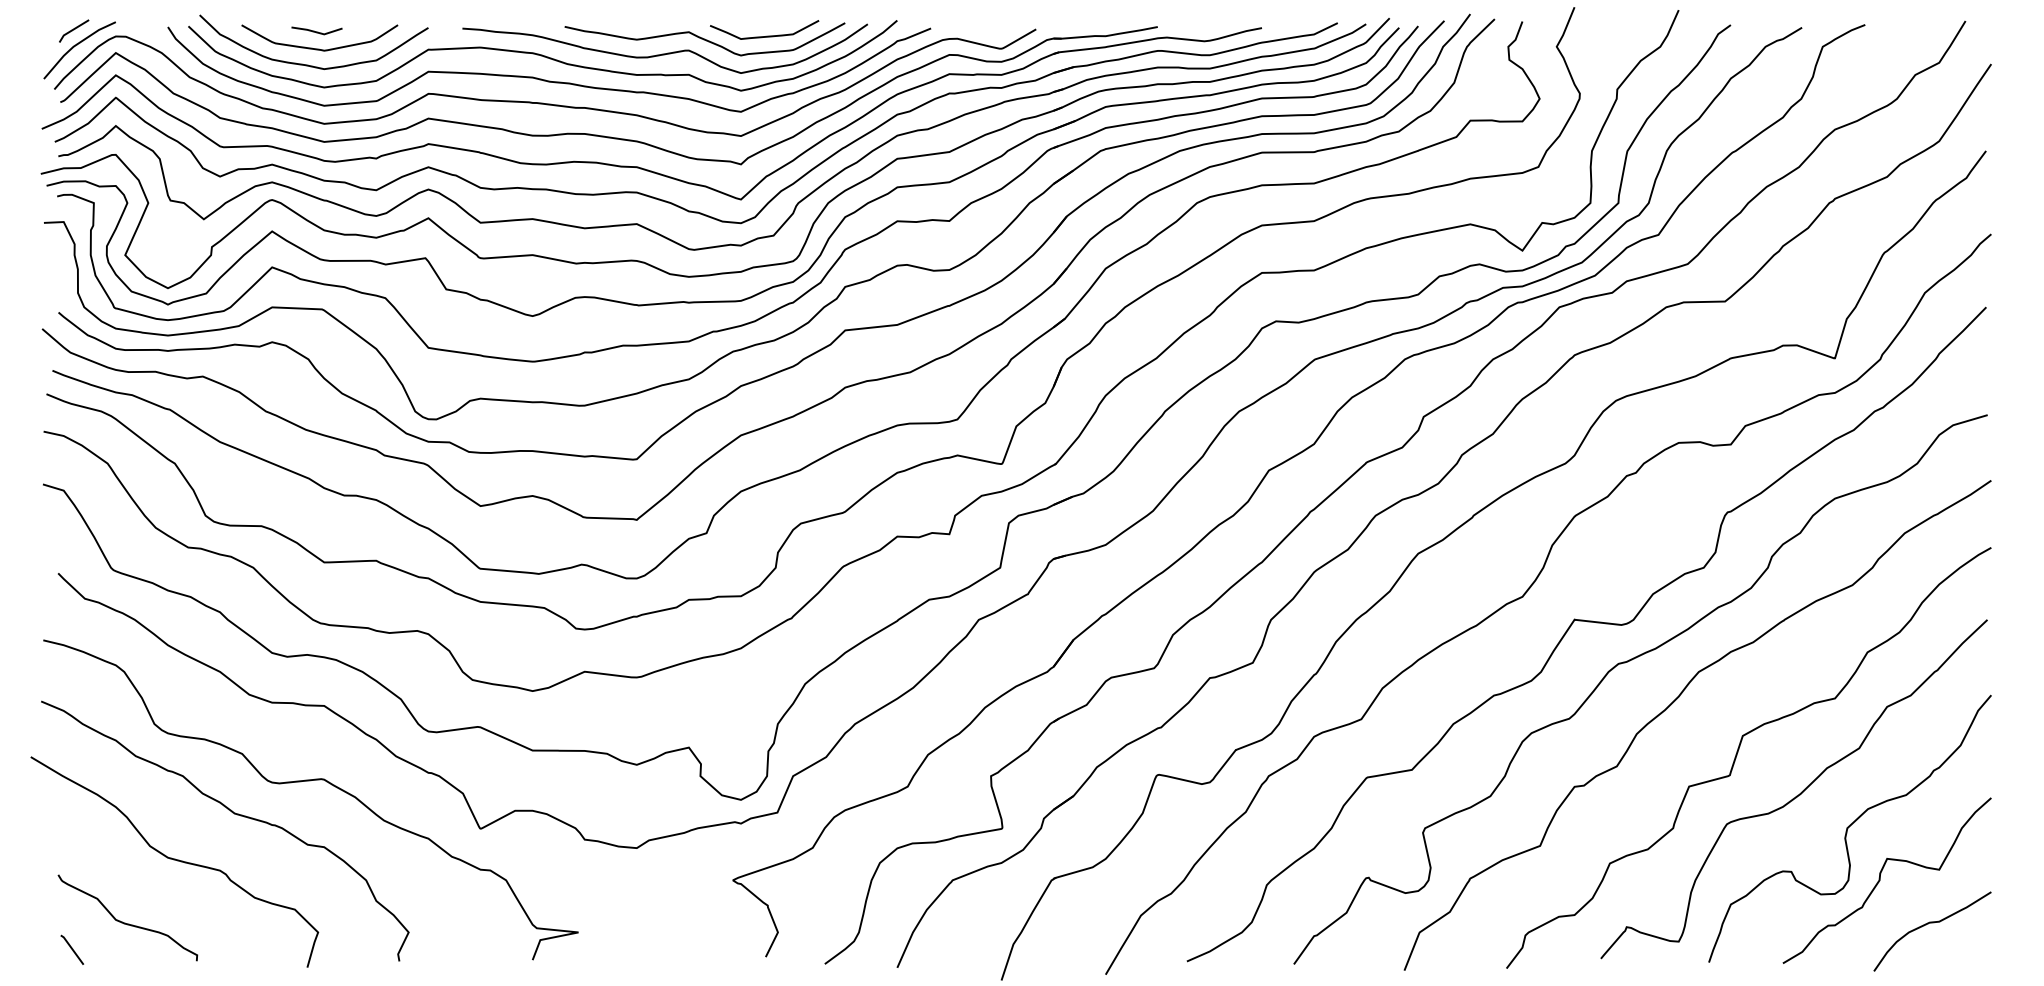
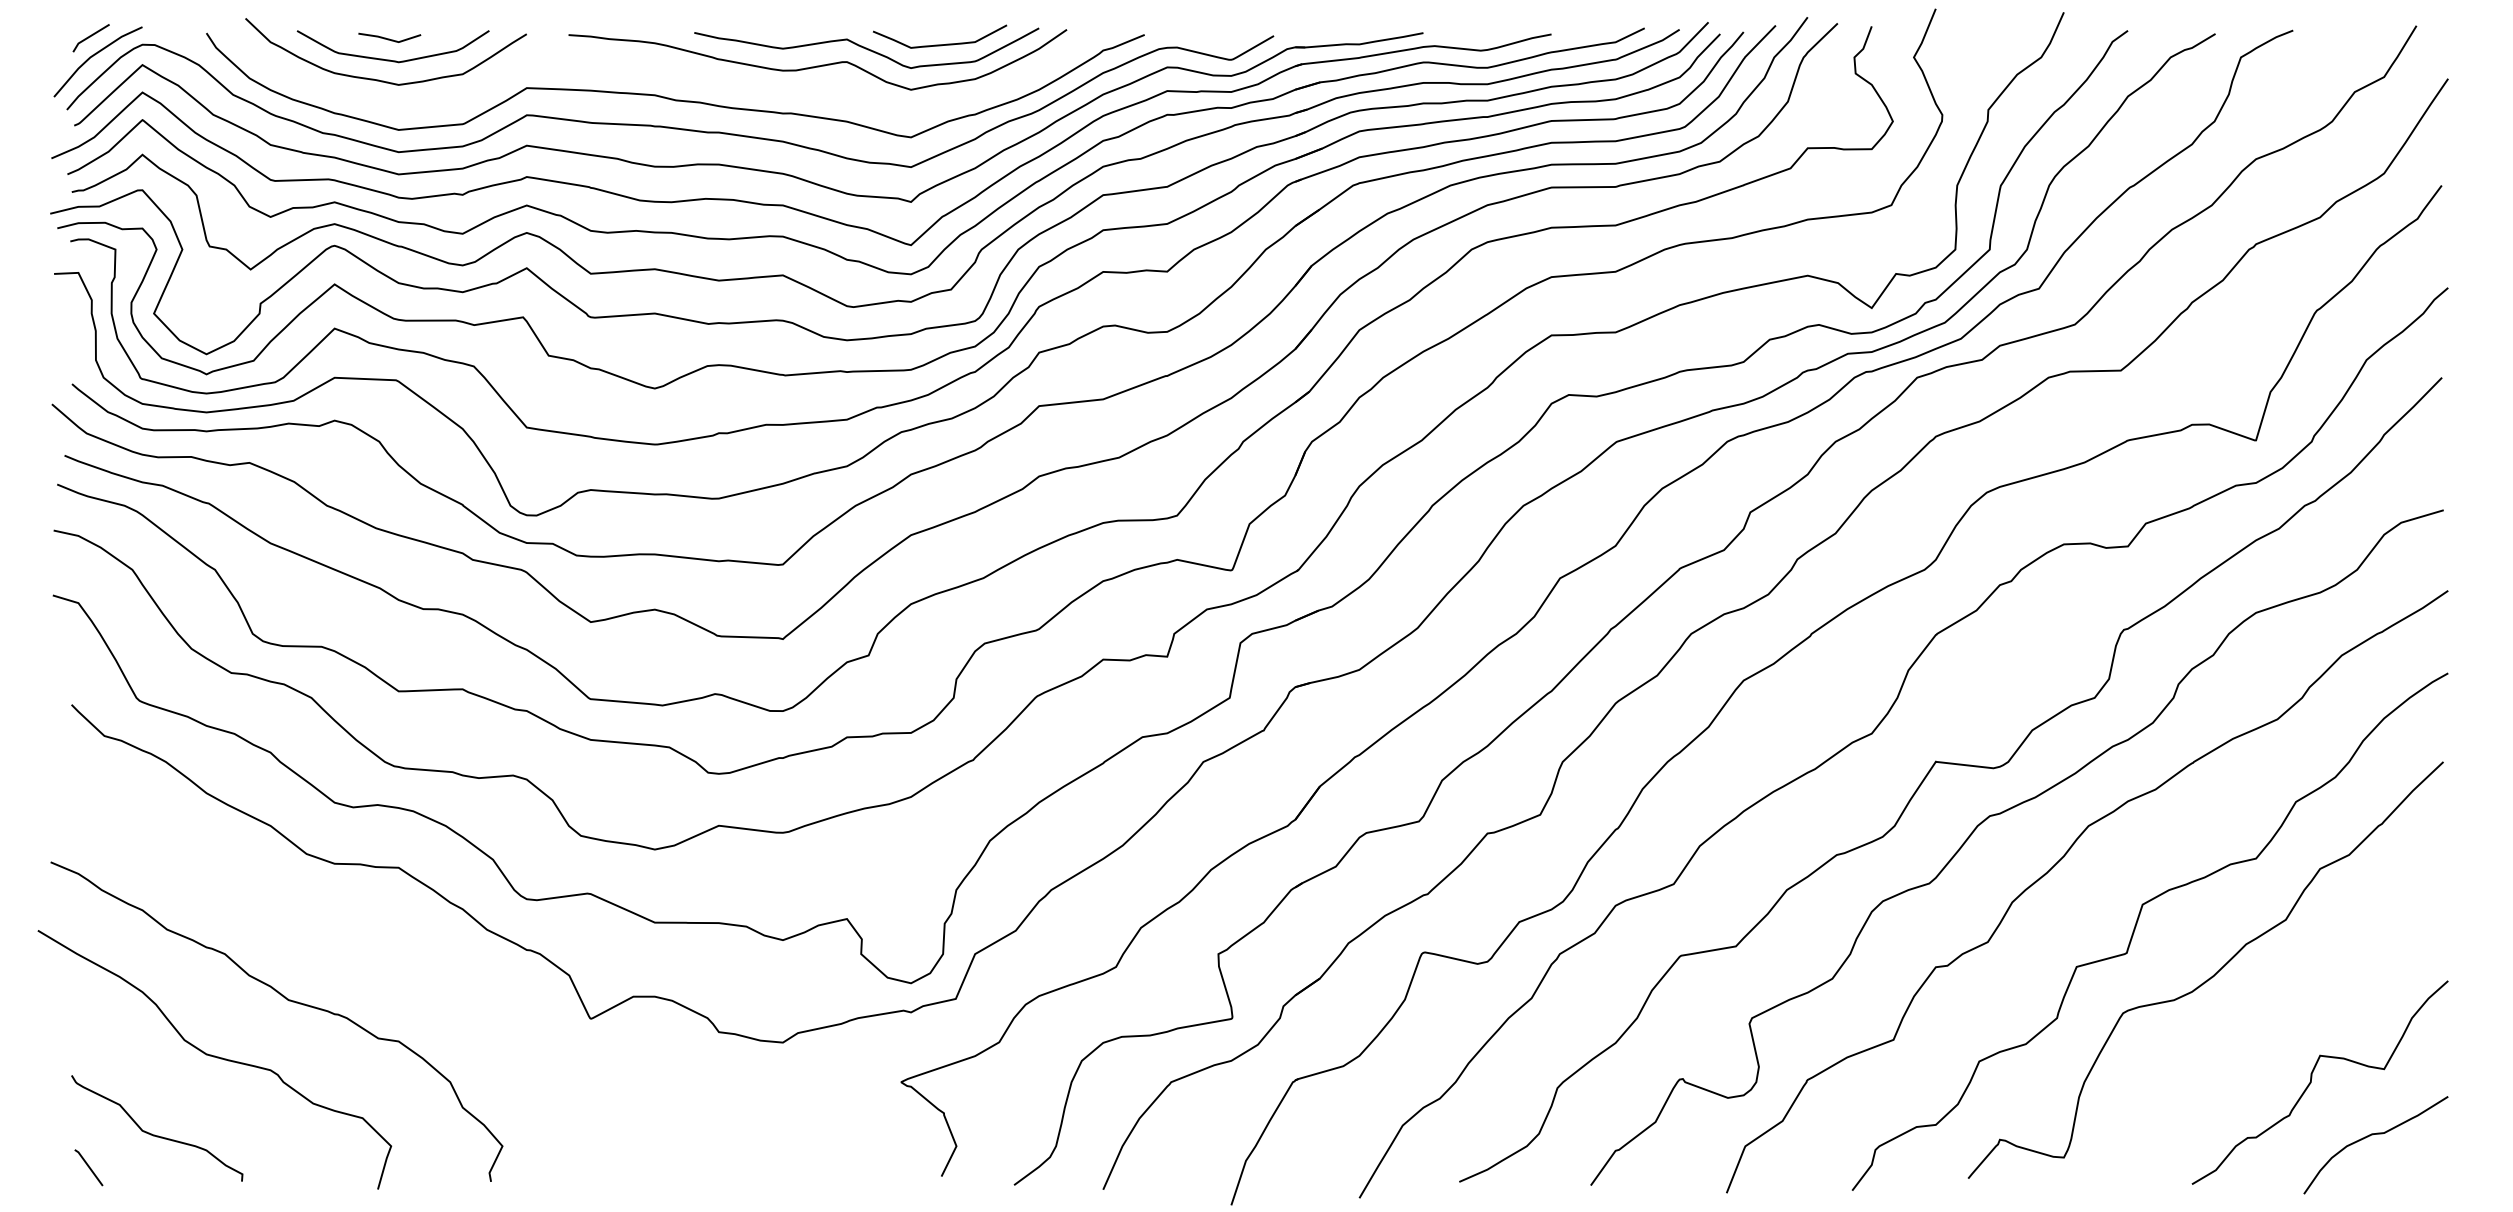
curve: (542, 55) -> (667, 68), removed
curve: (309, 781) -> (380, 960), removed
curve: (1849, 827) -> (2273, 1017), removed

